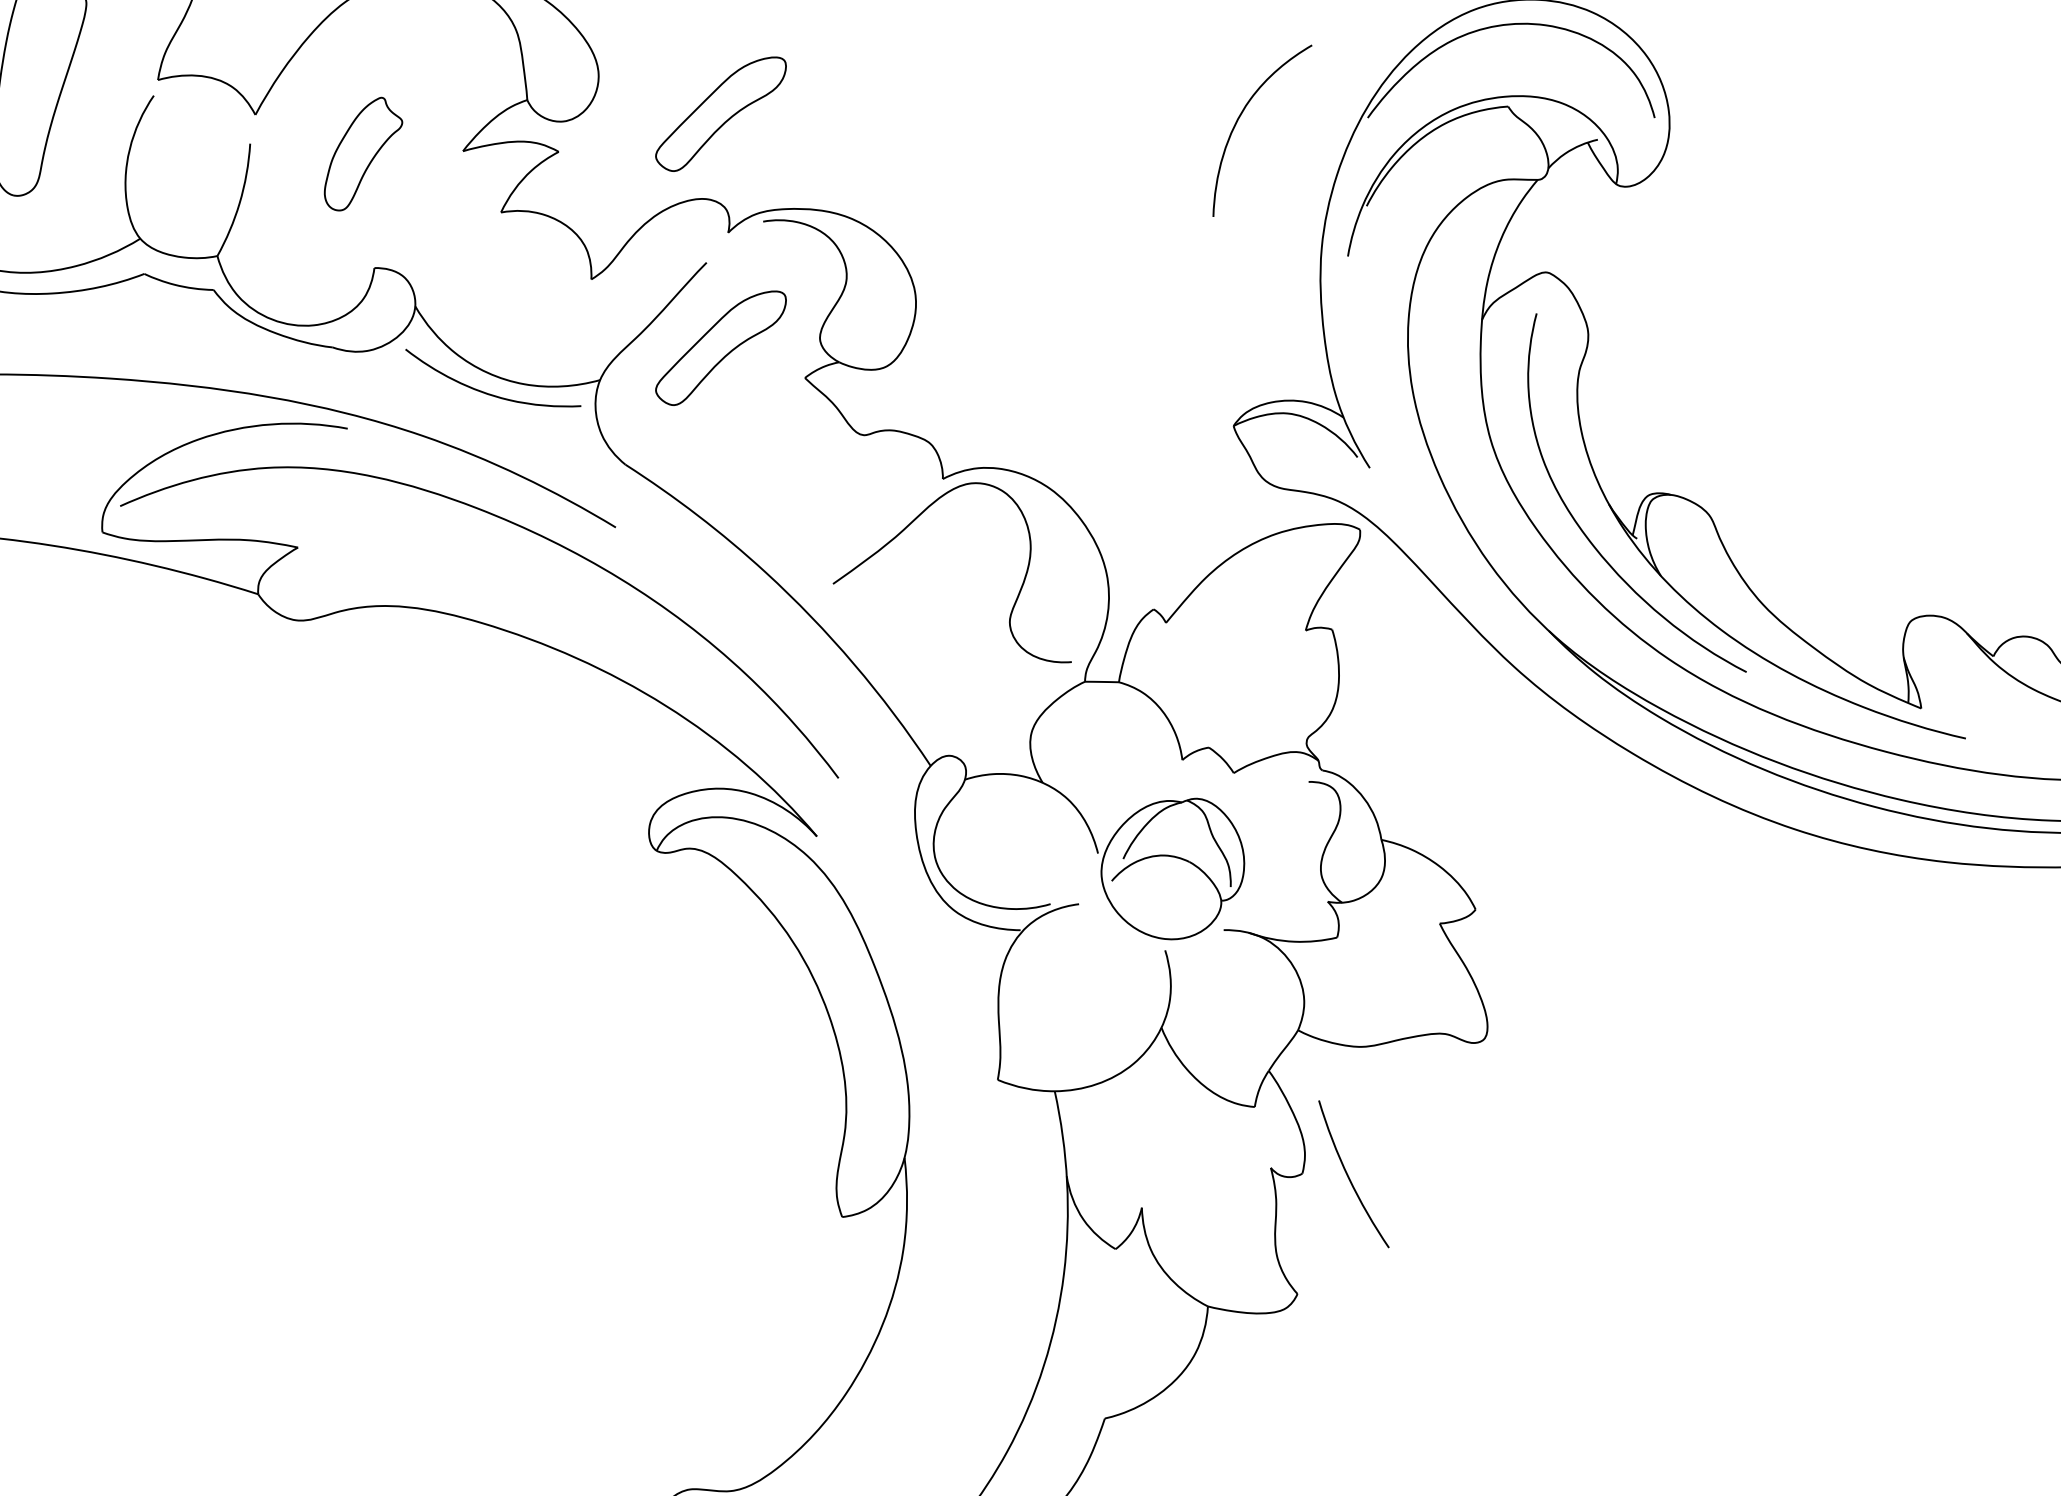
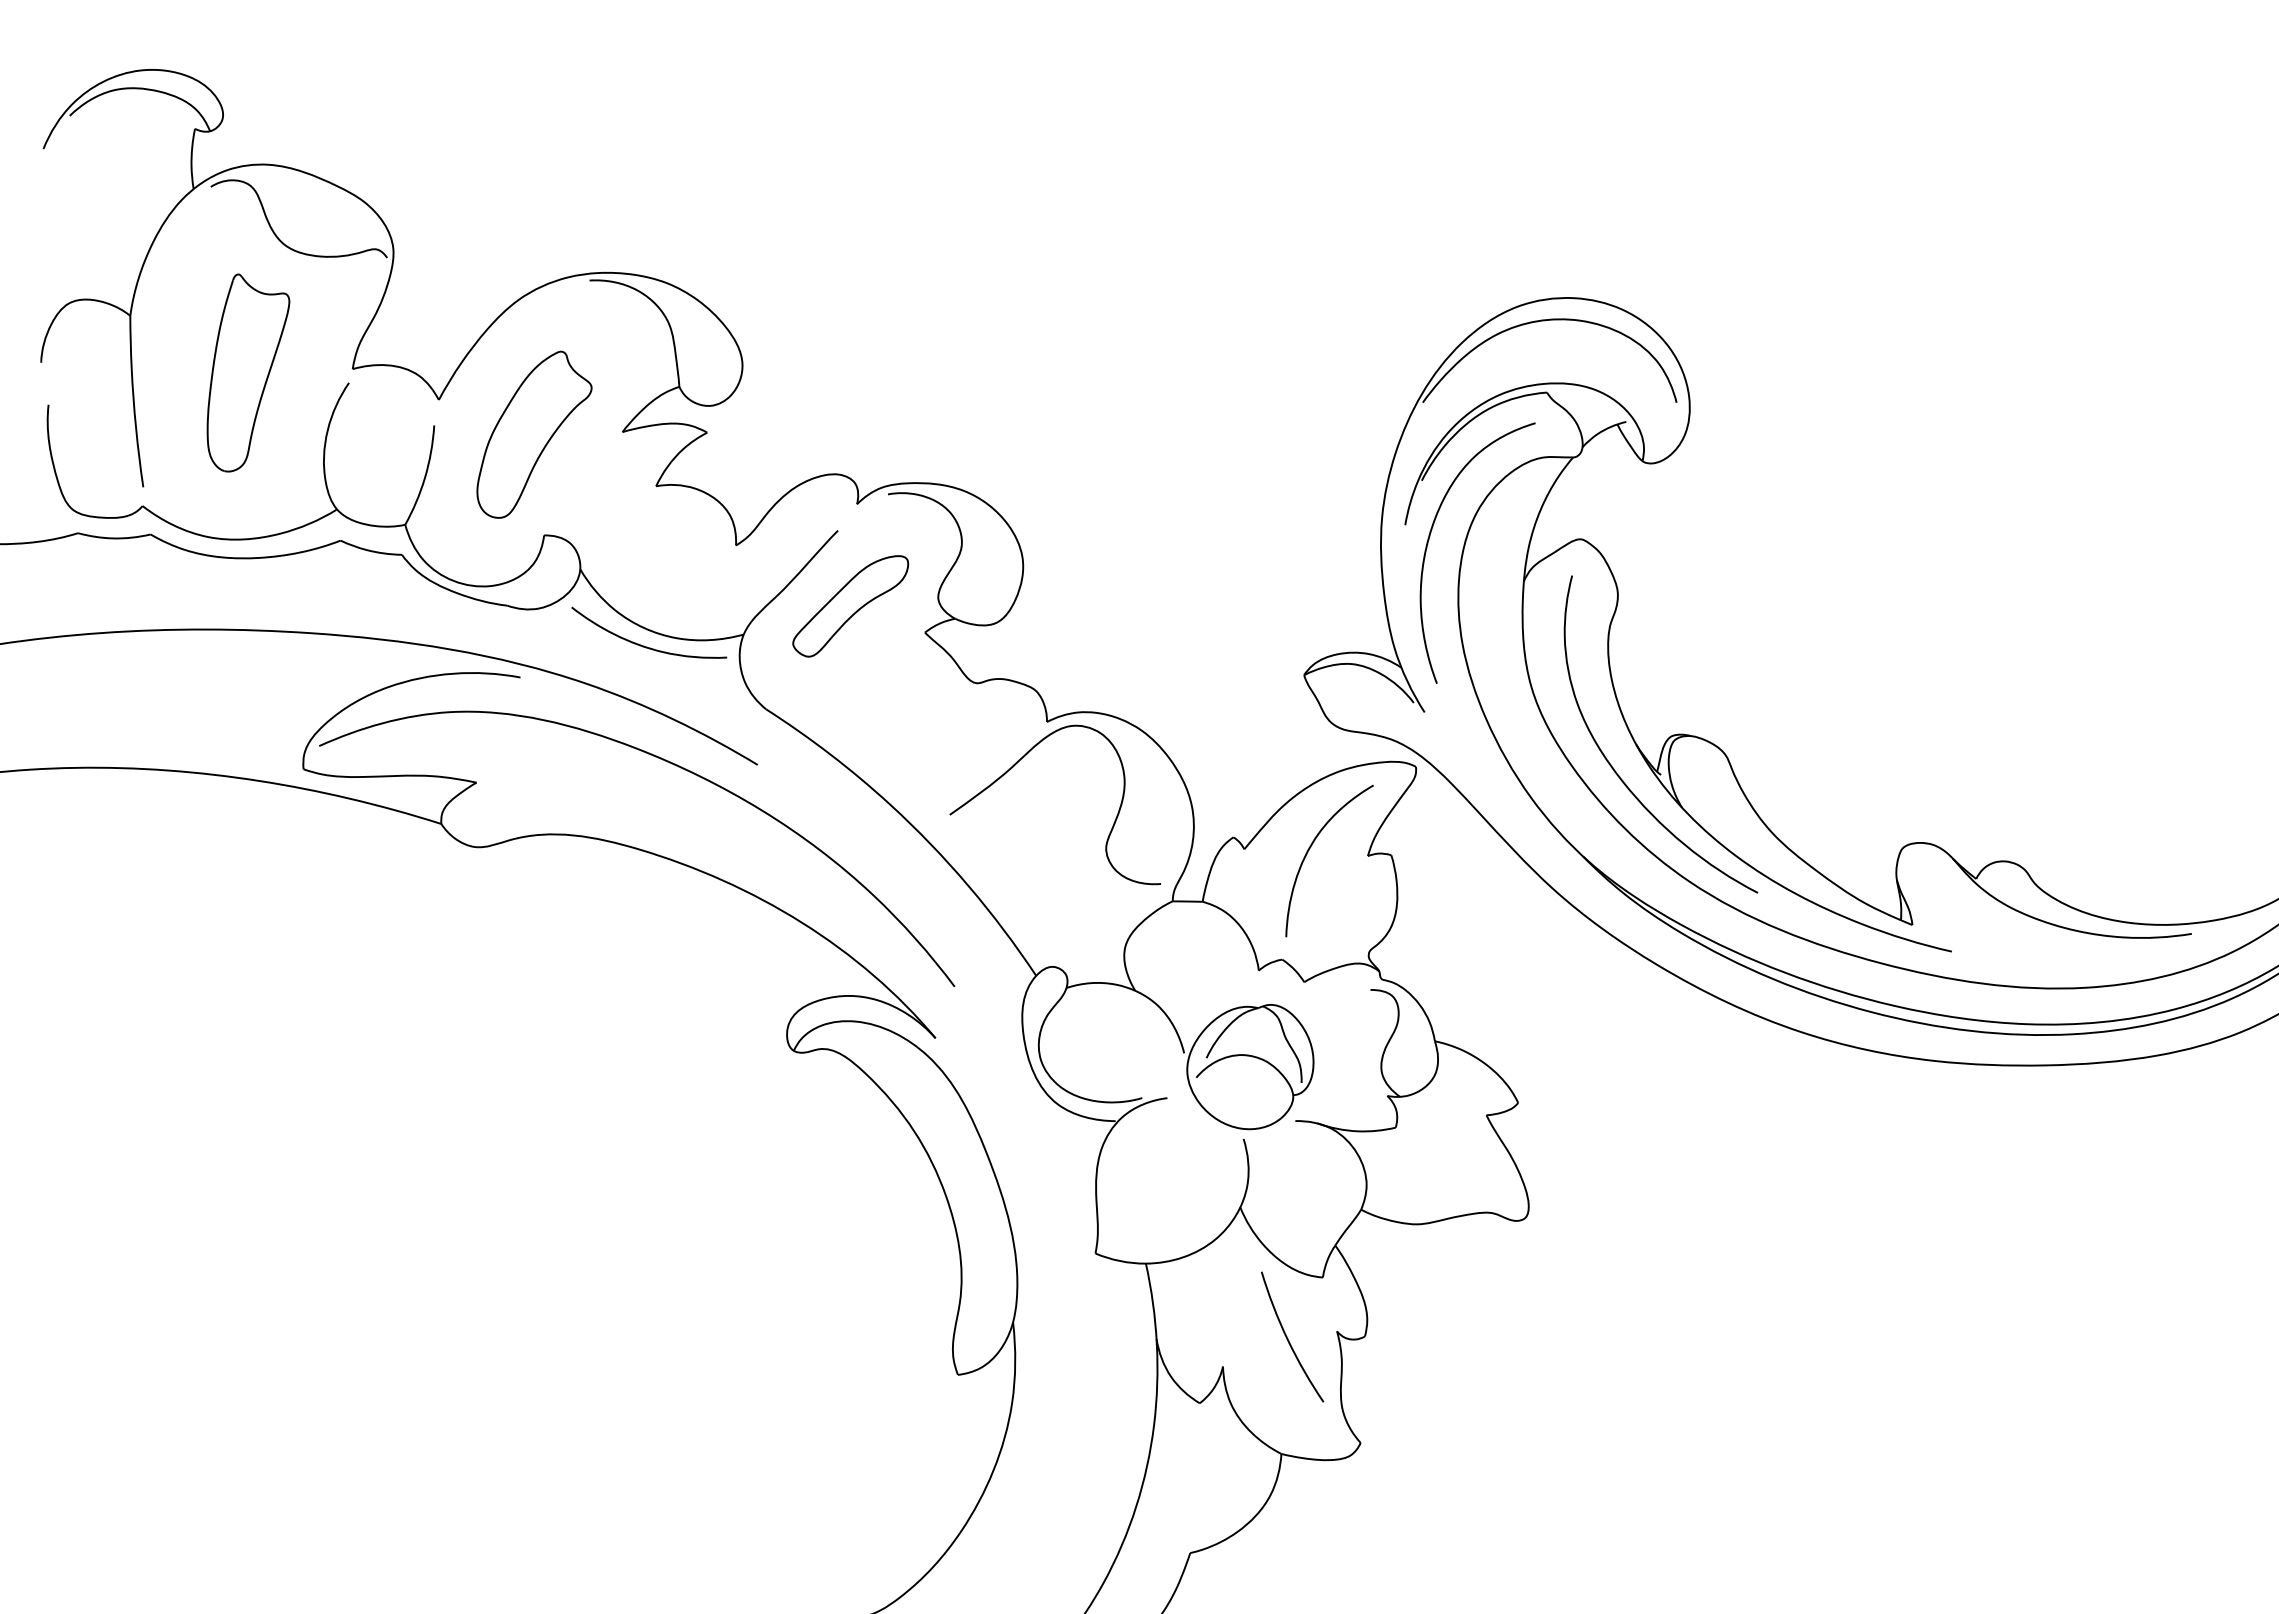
part: (720, 114) -> (850, 399), removed
curve: (1241, 115) -> (1311, 847), moved
part: (363, 153) -> (534, 434), size x1.67
curve: (1375, 273) -> (1429, 540), added
curve: (1349, 1175) -> (1288, 1338), moved

